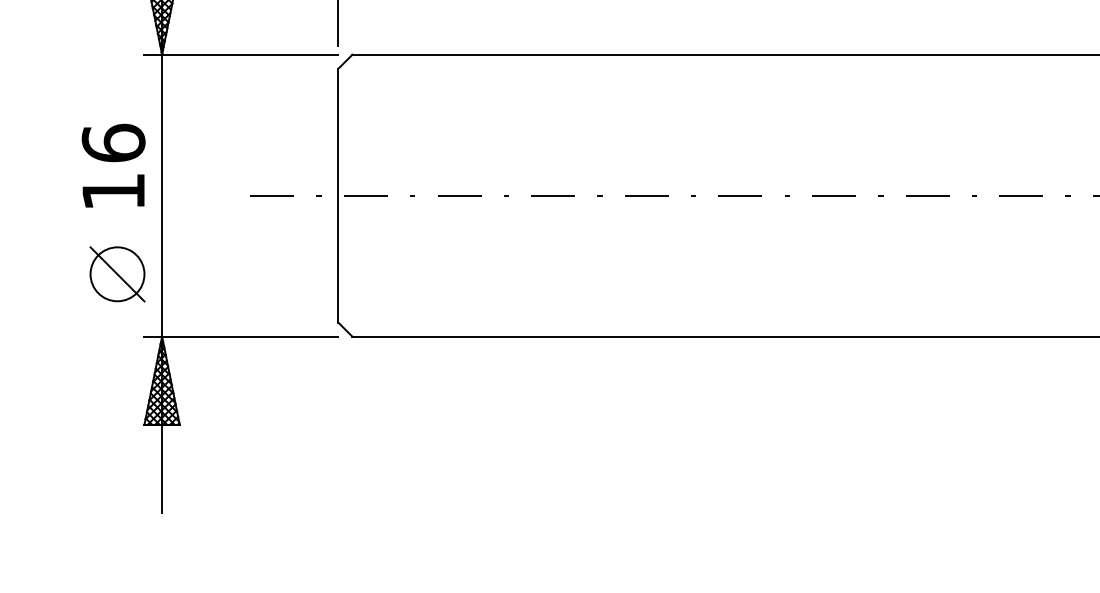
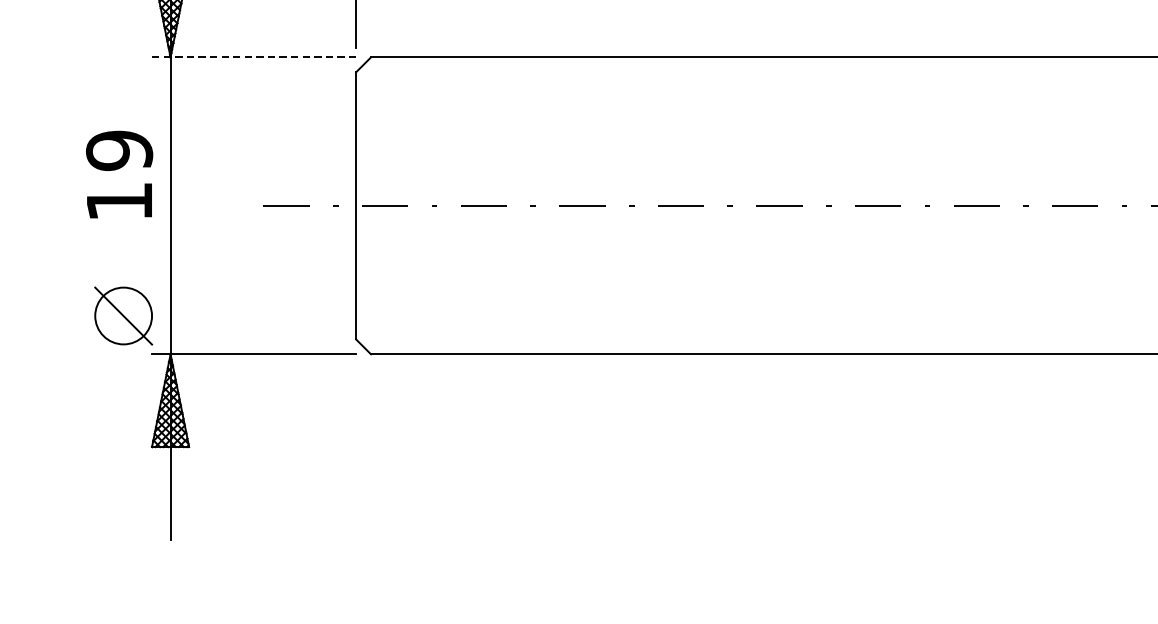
line: (241, 54) -> (254, 57), solid -> dashed
text: (113, 142) -> (119, 149), 16 -> 19
part: (117, 274) -> (123, 316), moved

